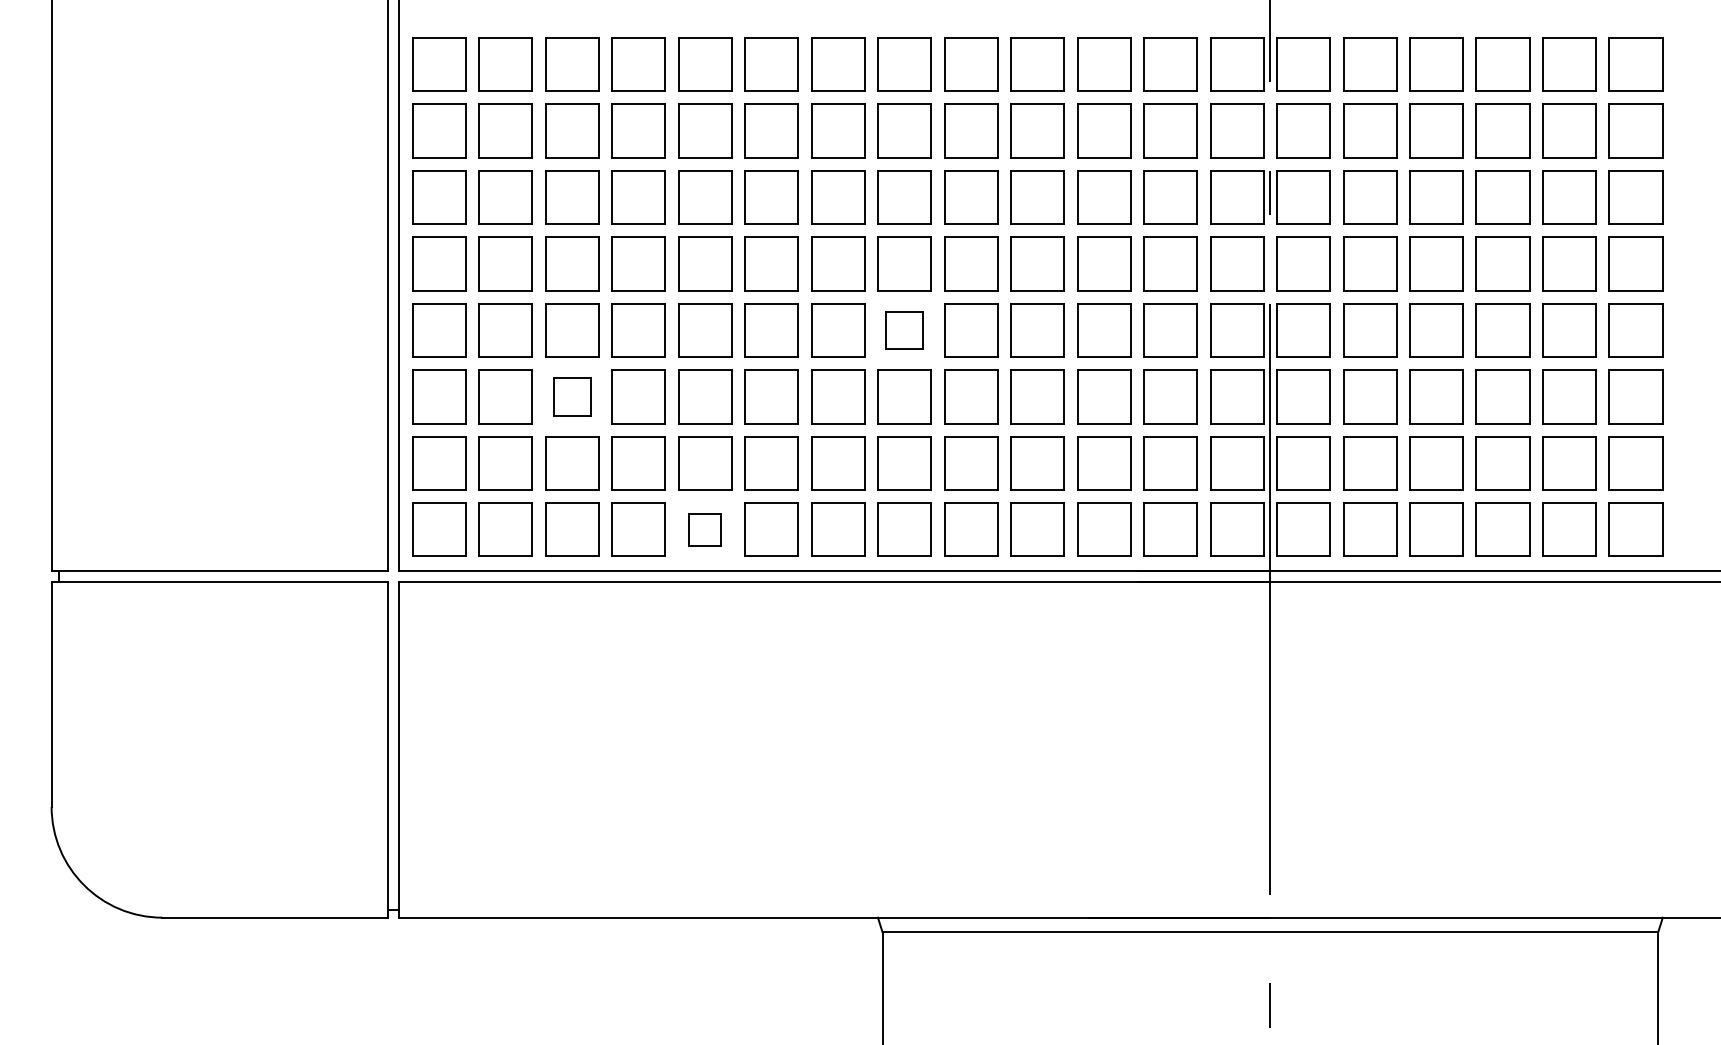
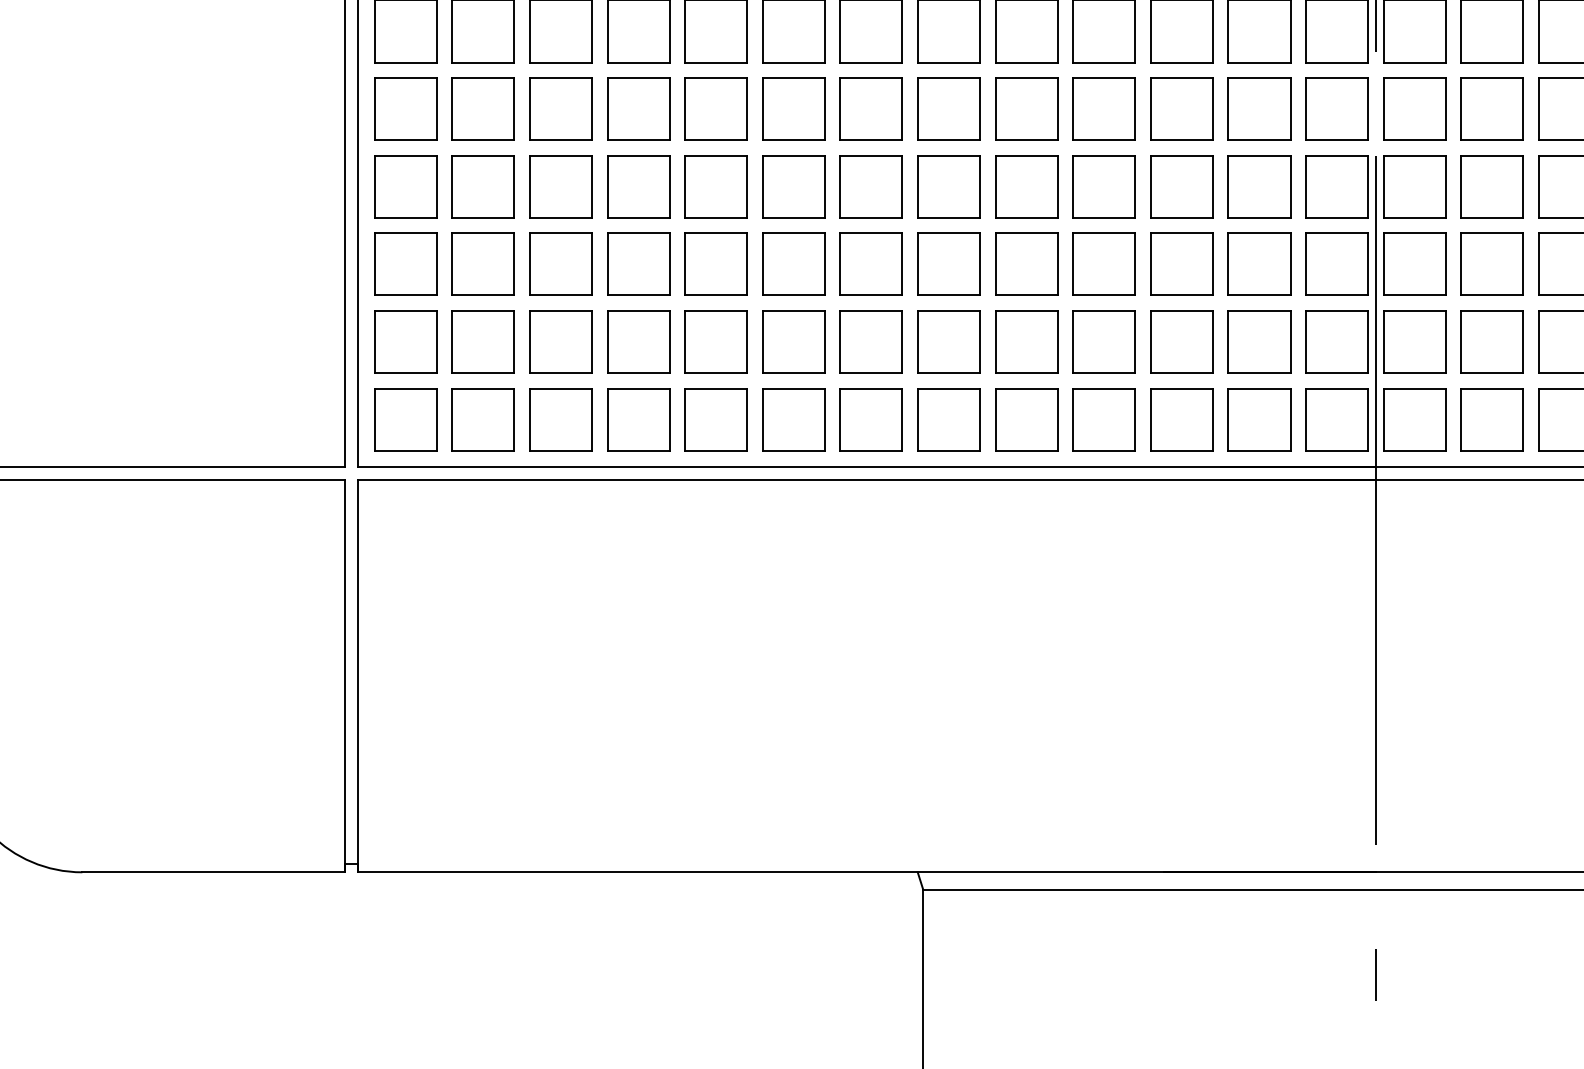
part: (904, 330) -> (948, 186), size x1.43
part: (572, 396) -> (561, 263), size x1.43
part: (705, 529) -> (716, 419), size x1.67

